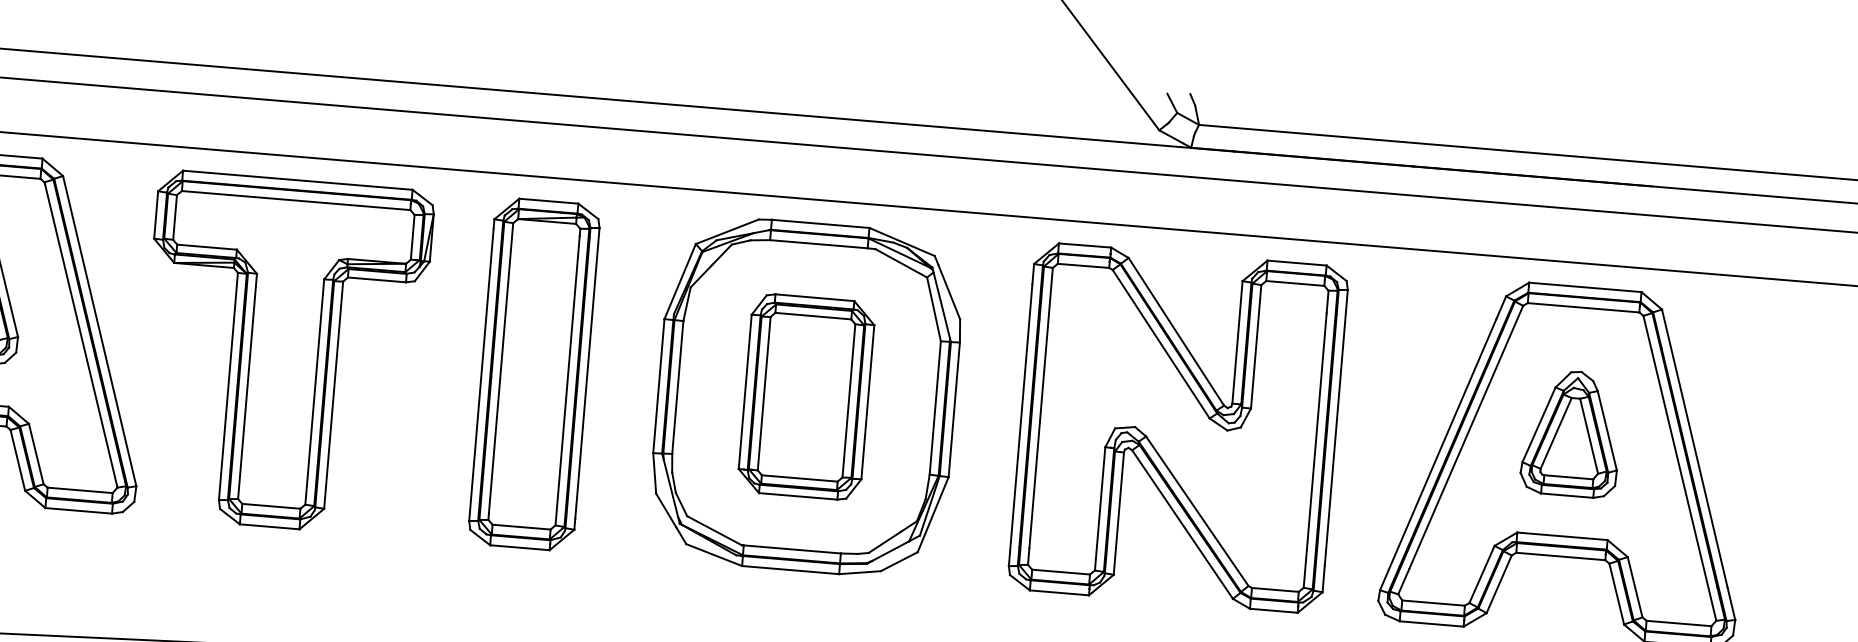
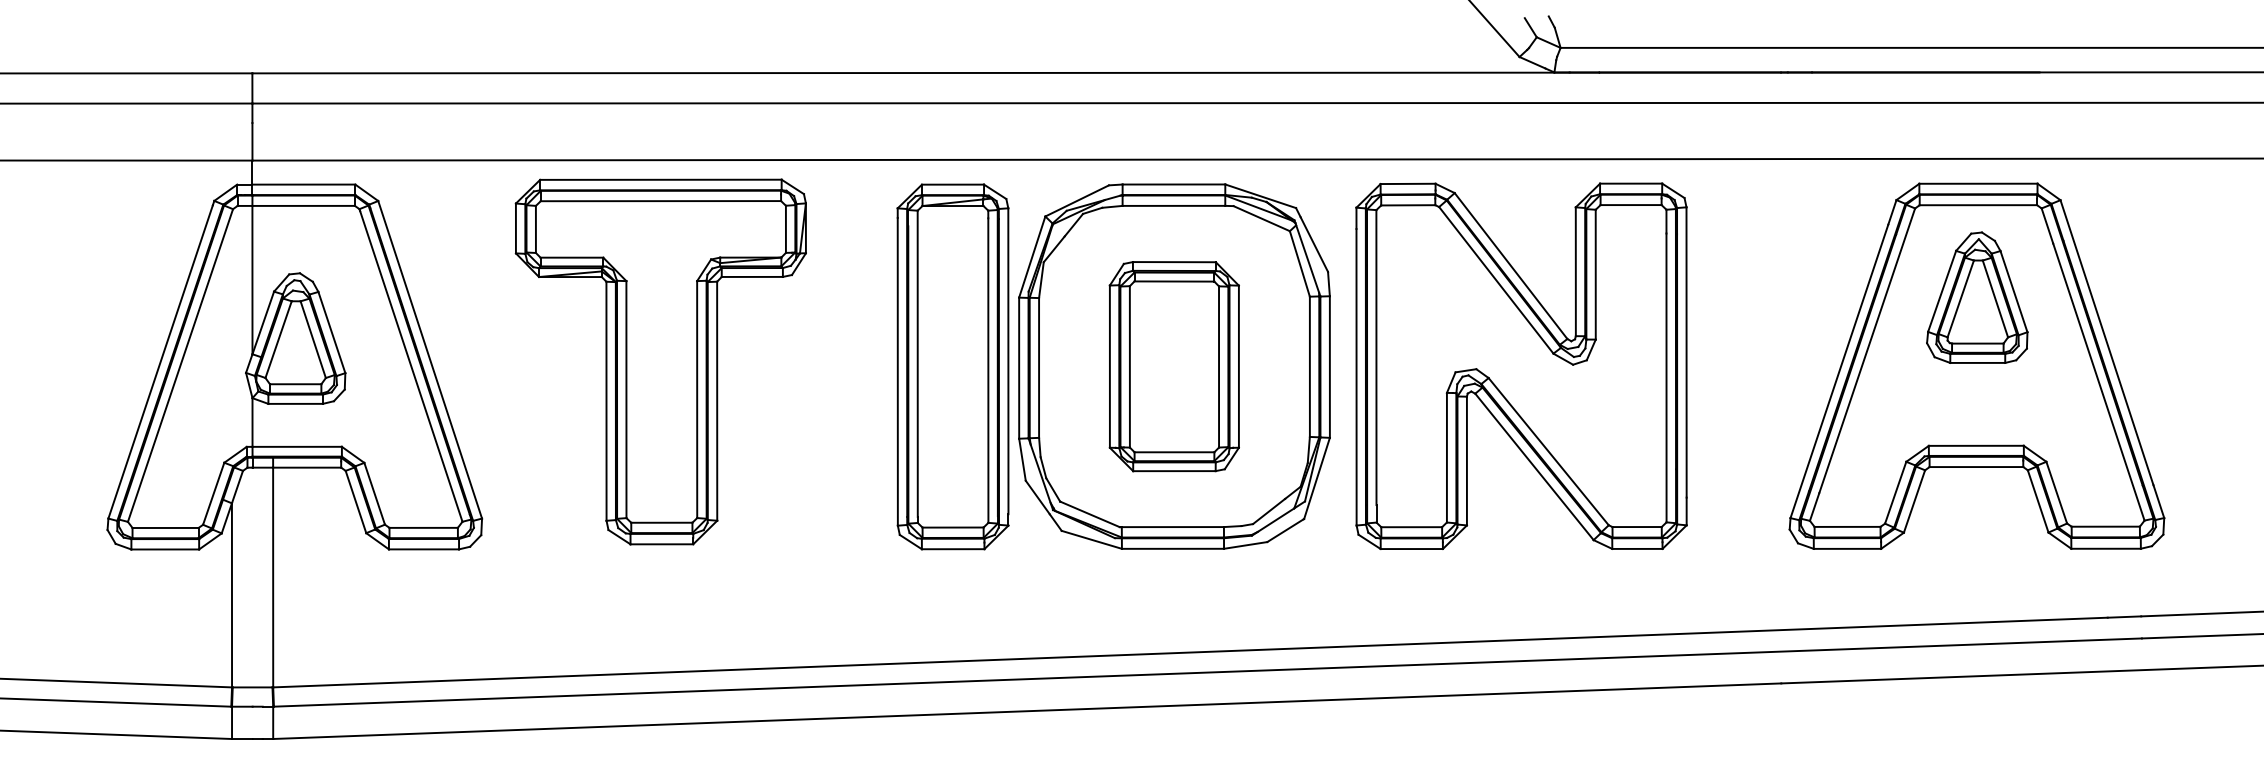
part: (282, 352) -> (660, 361), moved
part: (533, 374) -> (952, 366), moved
part: (1178, 427) -> (1521, 365), moved
part: (1572, 433) -> (1977, 297), moved

